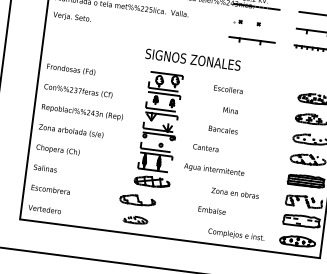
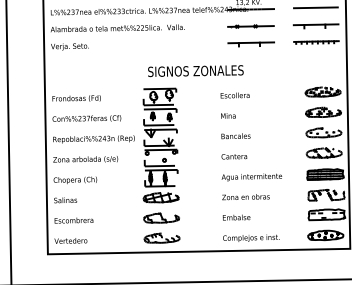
line: (253, 23) -> (250, 26), added
text: (230, 110) -> (228, 115), moved
part: (159, 129) -> (160, 145), moved
text: (206, 148) -> (234, 156), moved
text: (213, 170) -> (251, 177), moved
text: (234, 193) -> (245, 197), moved
part: (134, 219) -> (161, 237), size x1.43
text: (236, 234) -> (251, 237), moved

